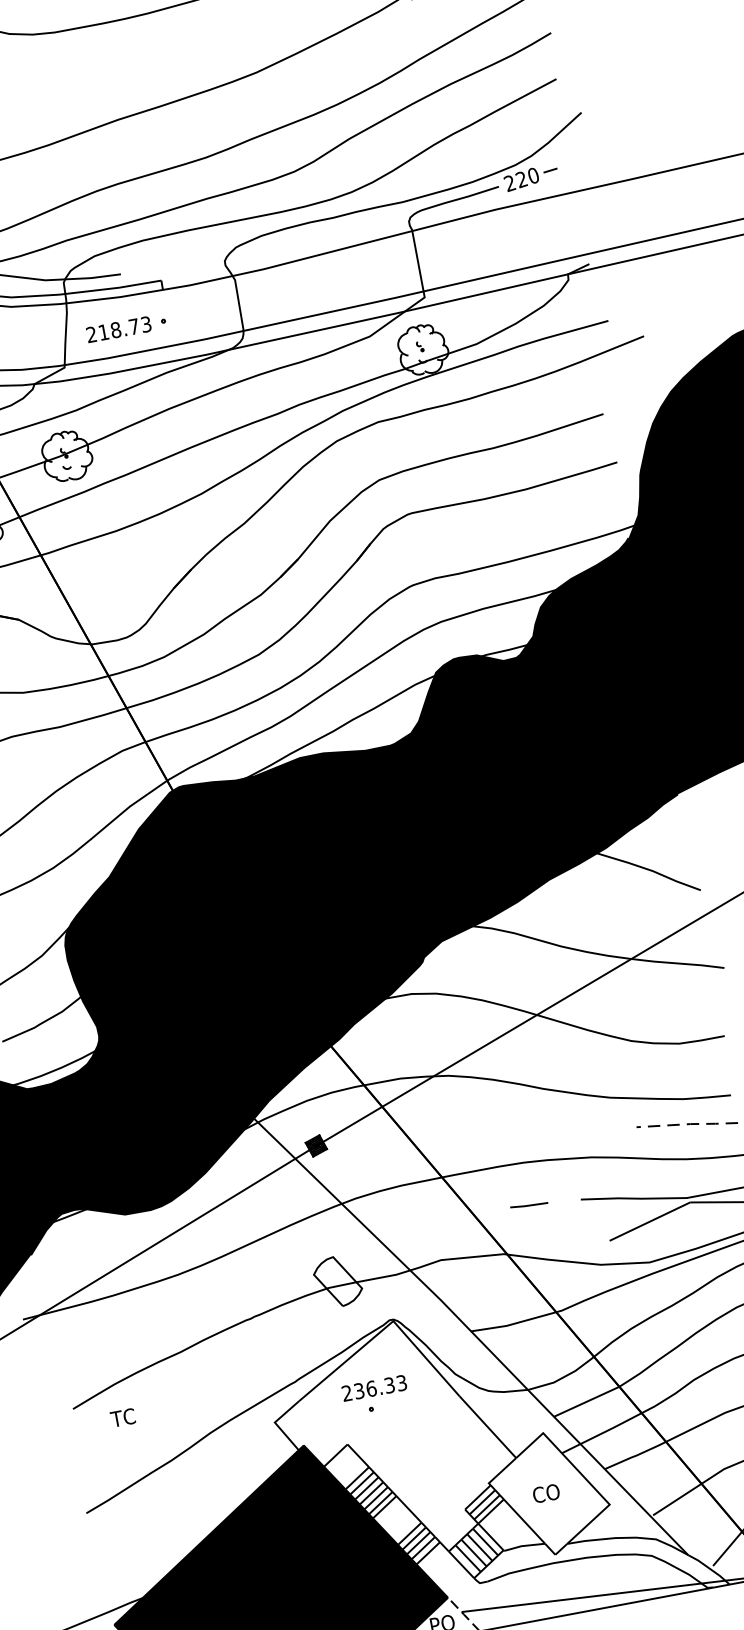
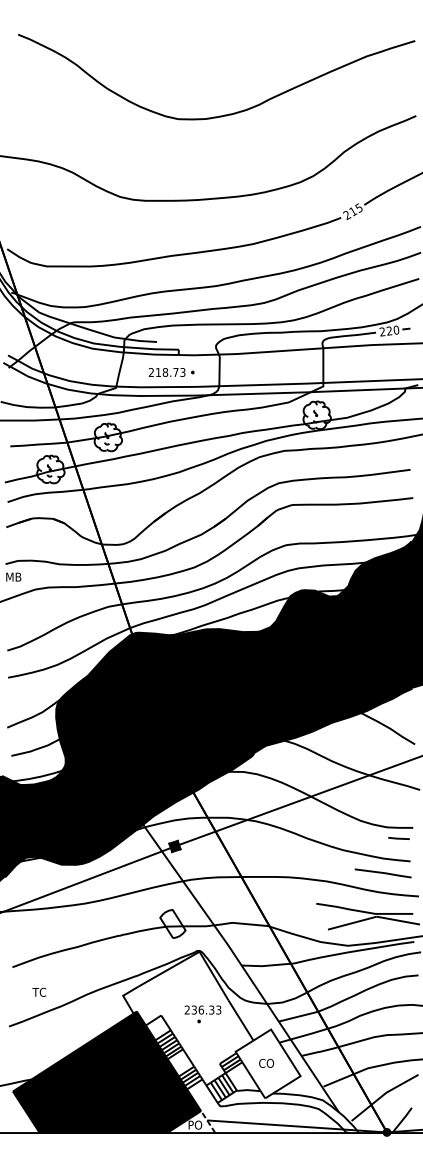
part: (126, 328) -> (171, 372), moved
line: (687, 1125) -> (383, 873), dashed -> solid
line: (528, 1205) -> (398, 838), moved
part: (374, 1396) -> (202, 1014), moved
text: (123, 1416) -> (39, 991), moved

